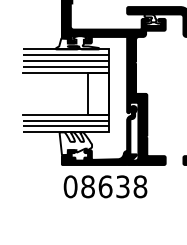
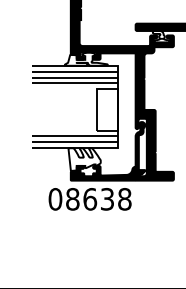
line: (65, 73) -> (74, 89), removed
line: (65, 114) -> (74, 130), removed
text: (104, 186) -> (89, 199), moved

